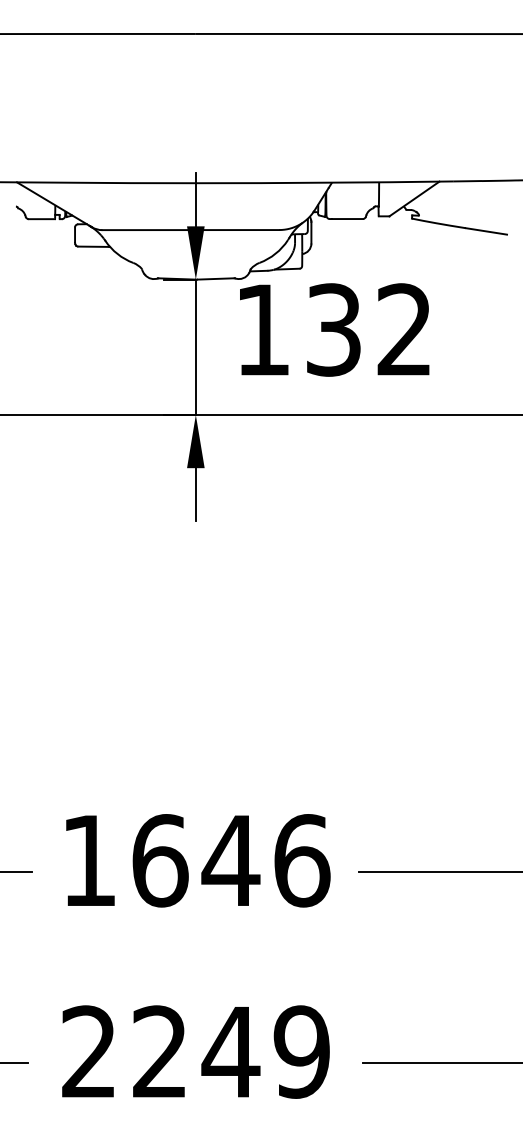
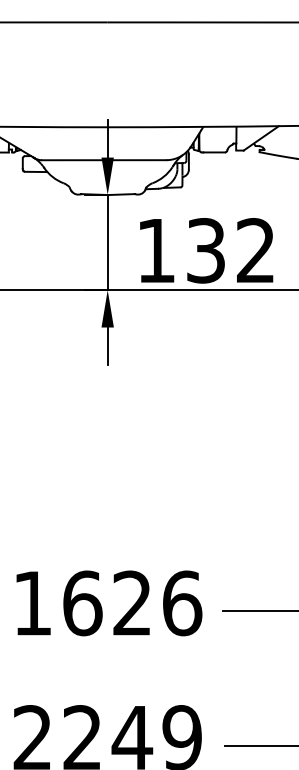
text: (334, 329) -> (206, 250), moved
text: (230, 859) -> (132, 602), 1646 -> 1626

